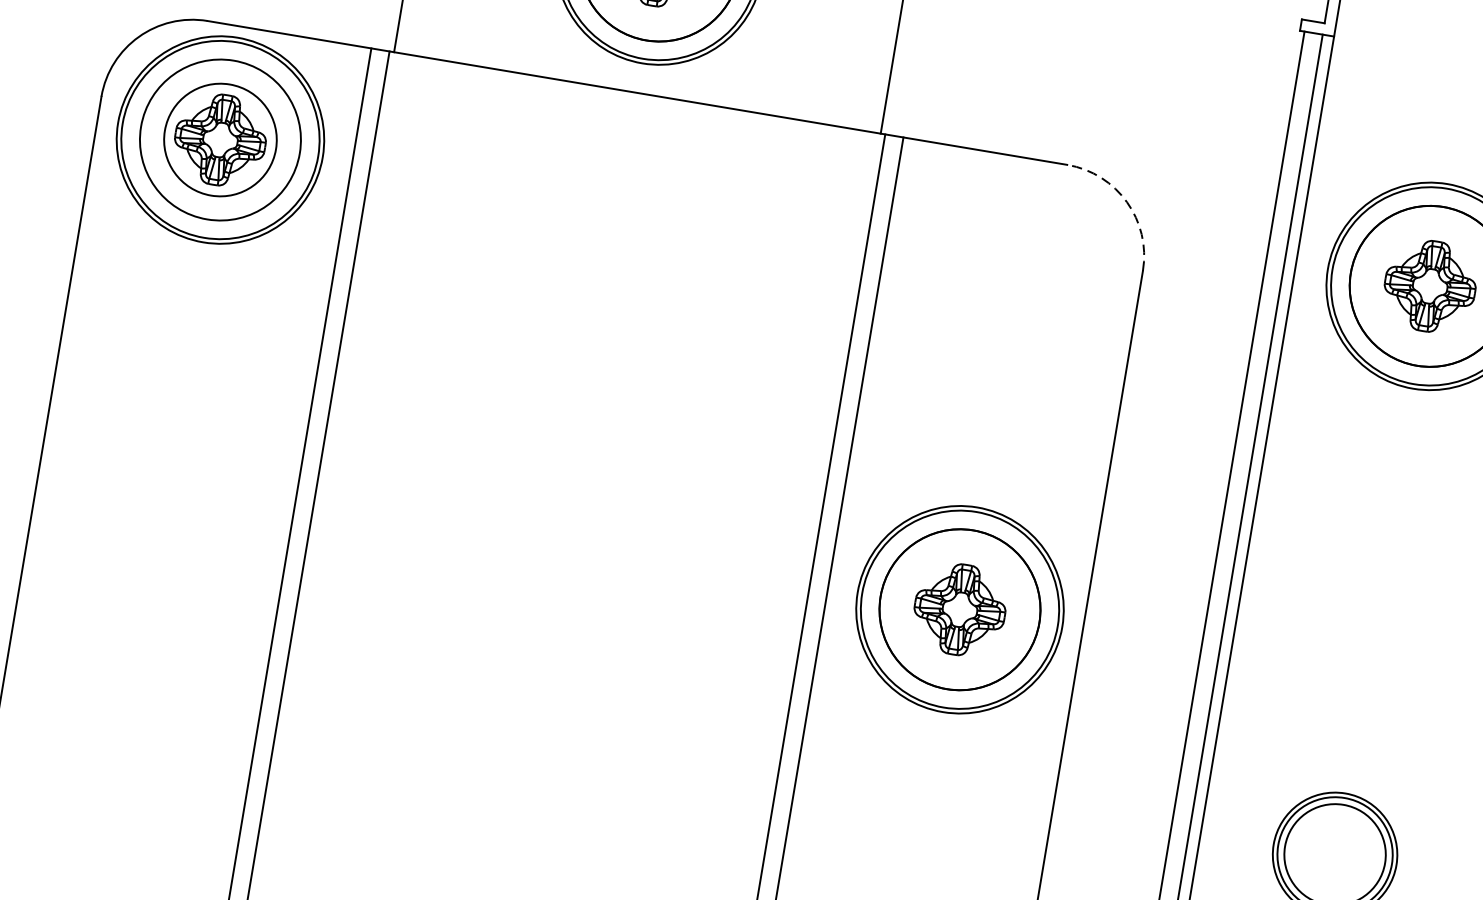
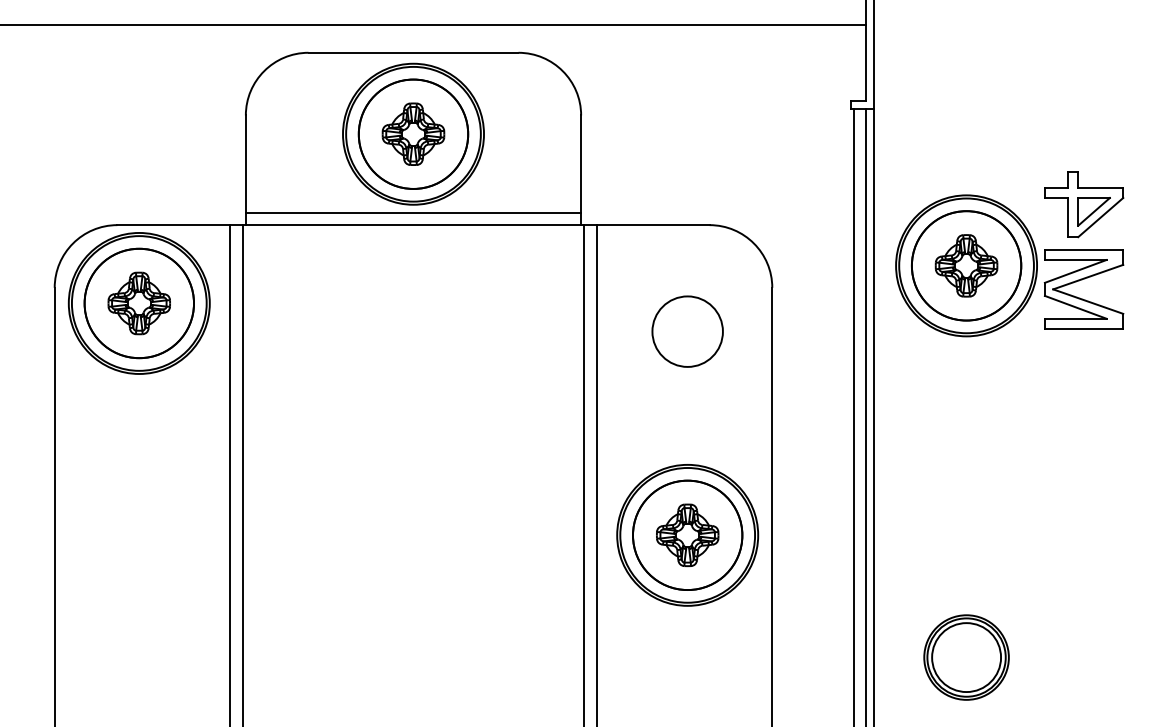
line: (640, 74) -> (413, 212), added
circle: (220, 140) -> (139, 303), size x1.43
arc: (1126, 202) -> (753, 243), dashed -> solid
circle: (1009, 313) -> (687, 331), added

